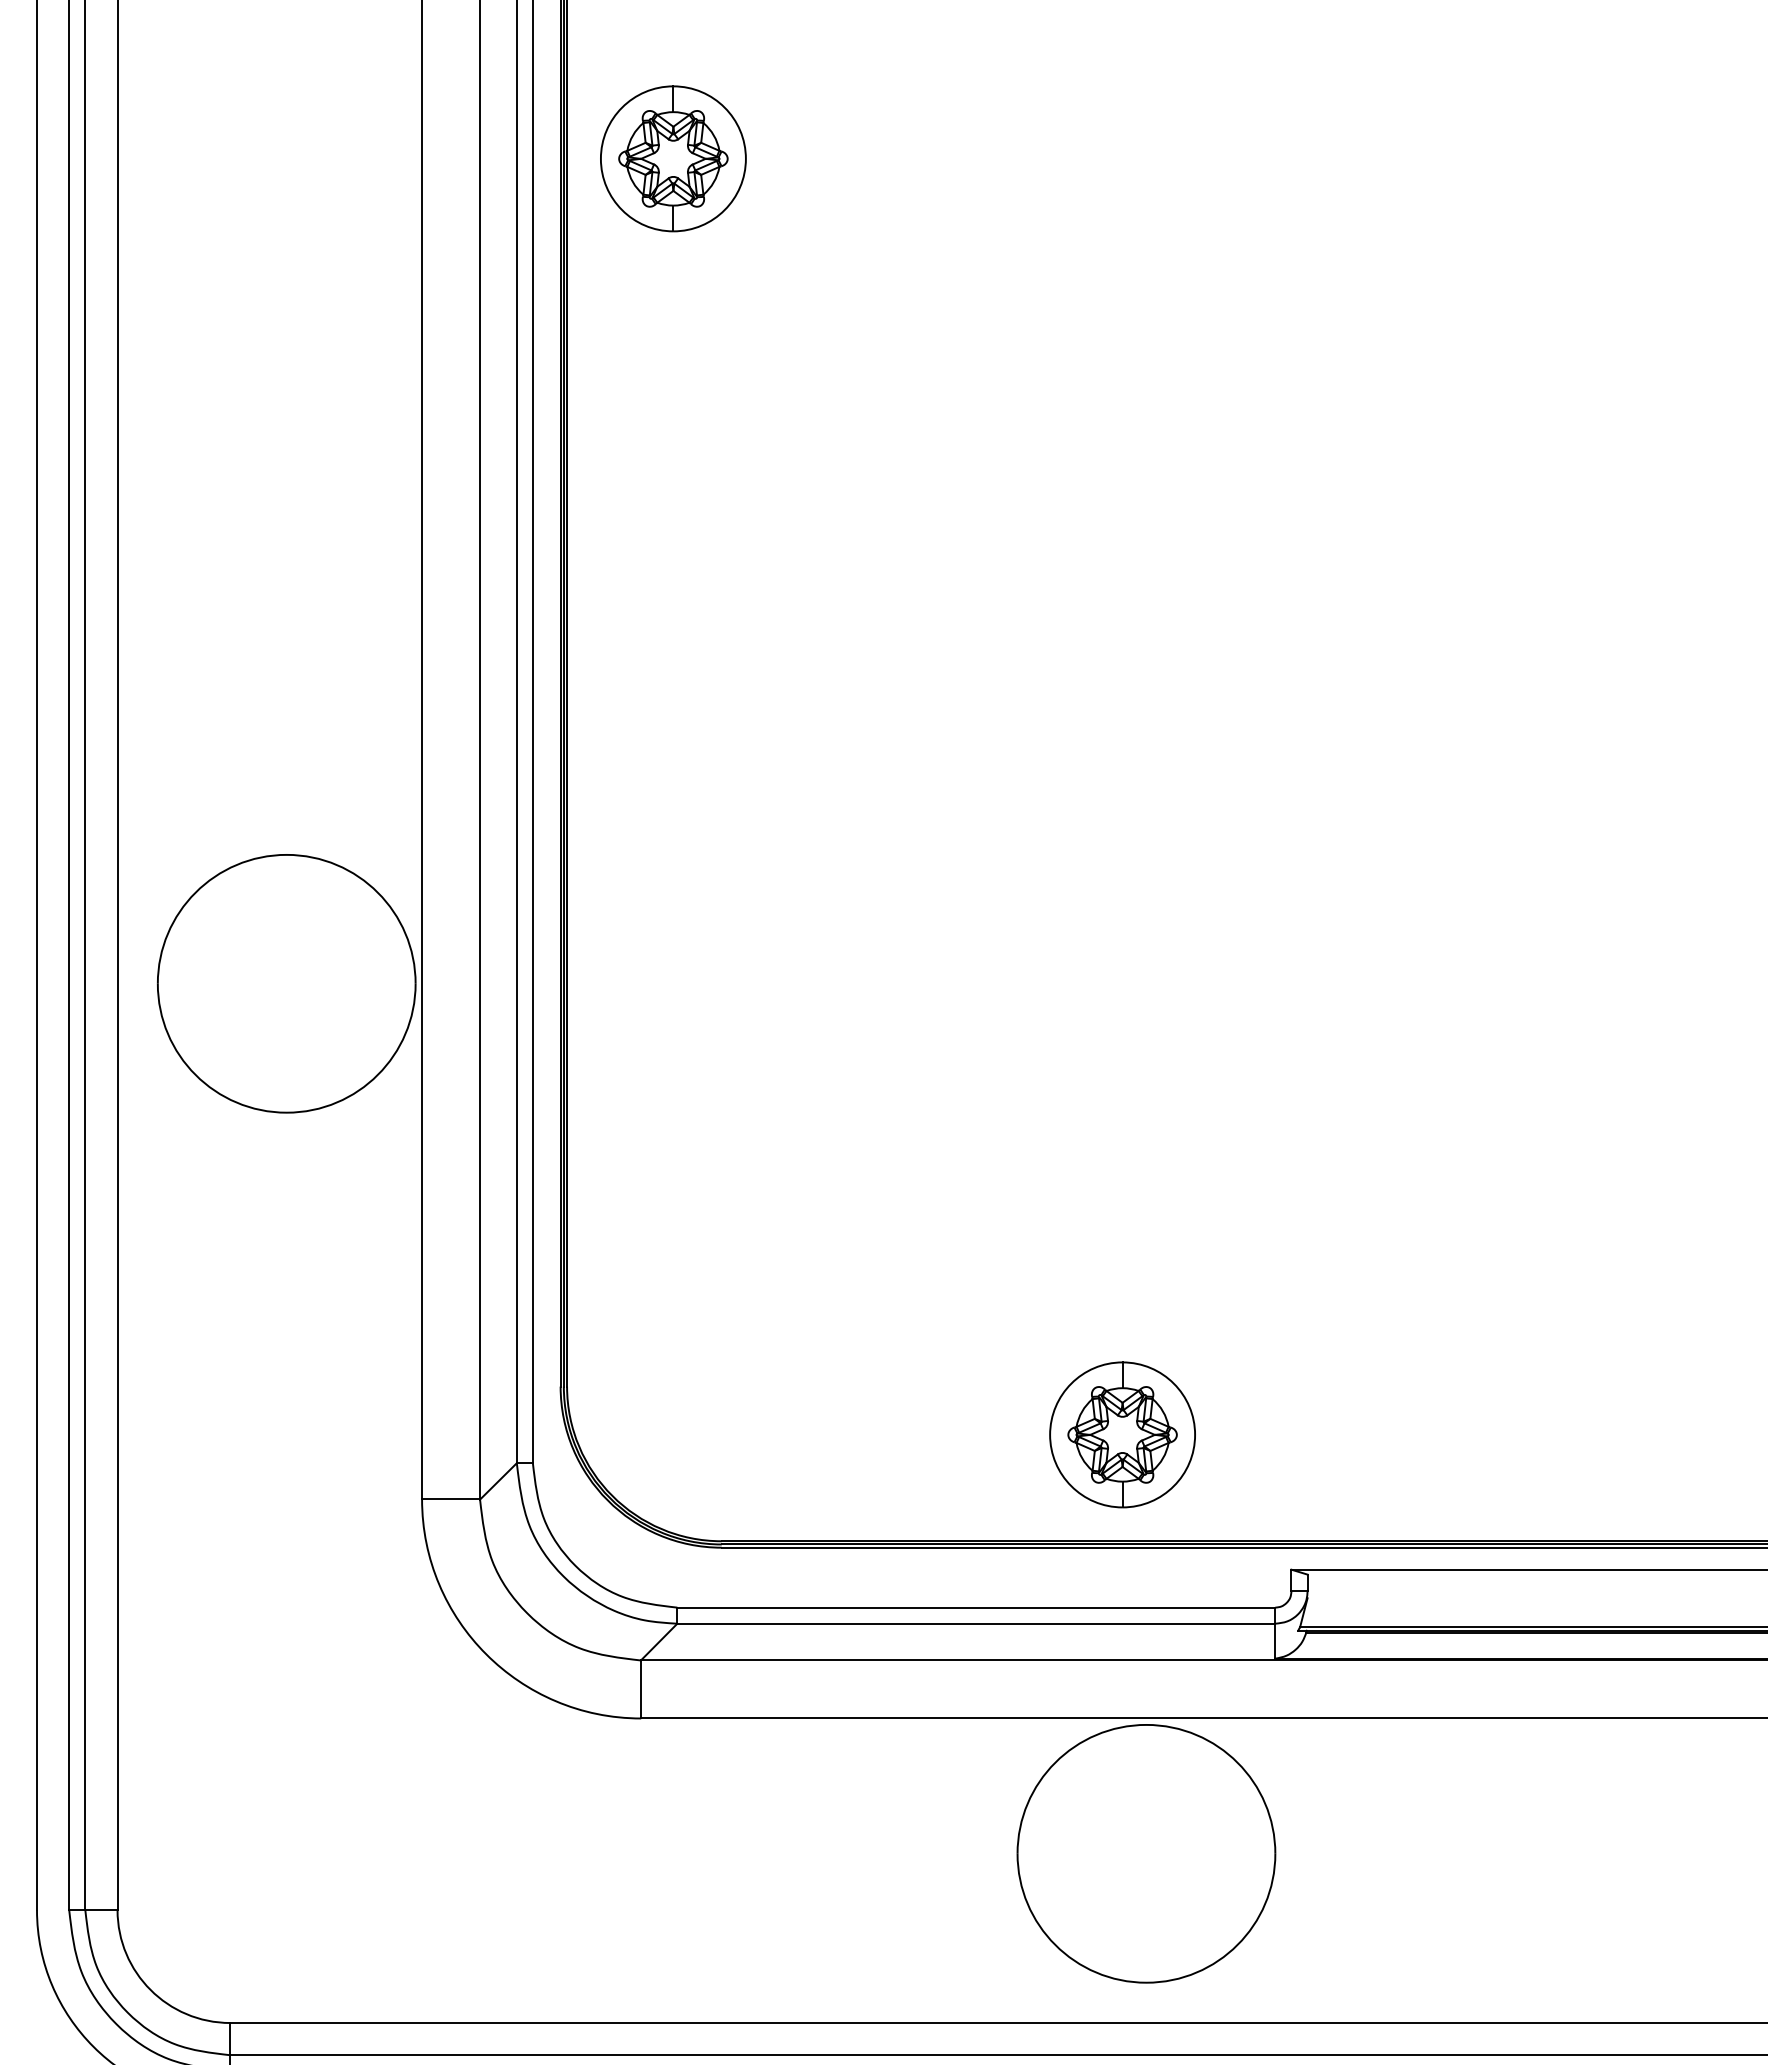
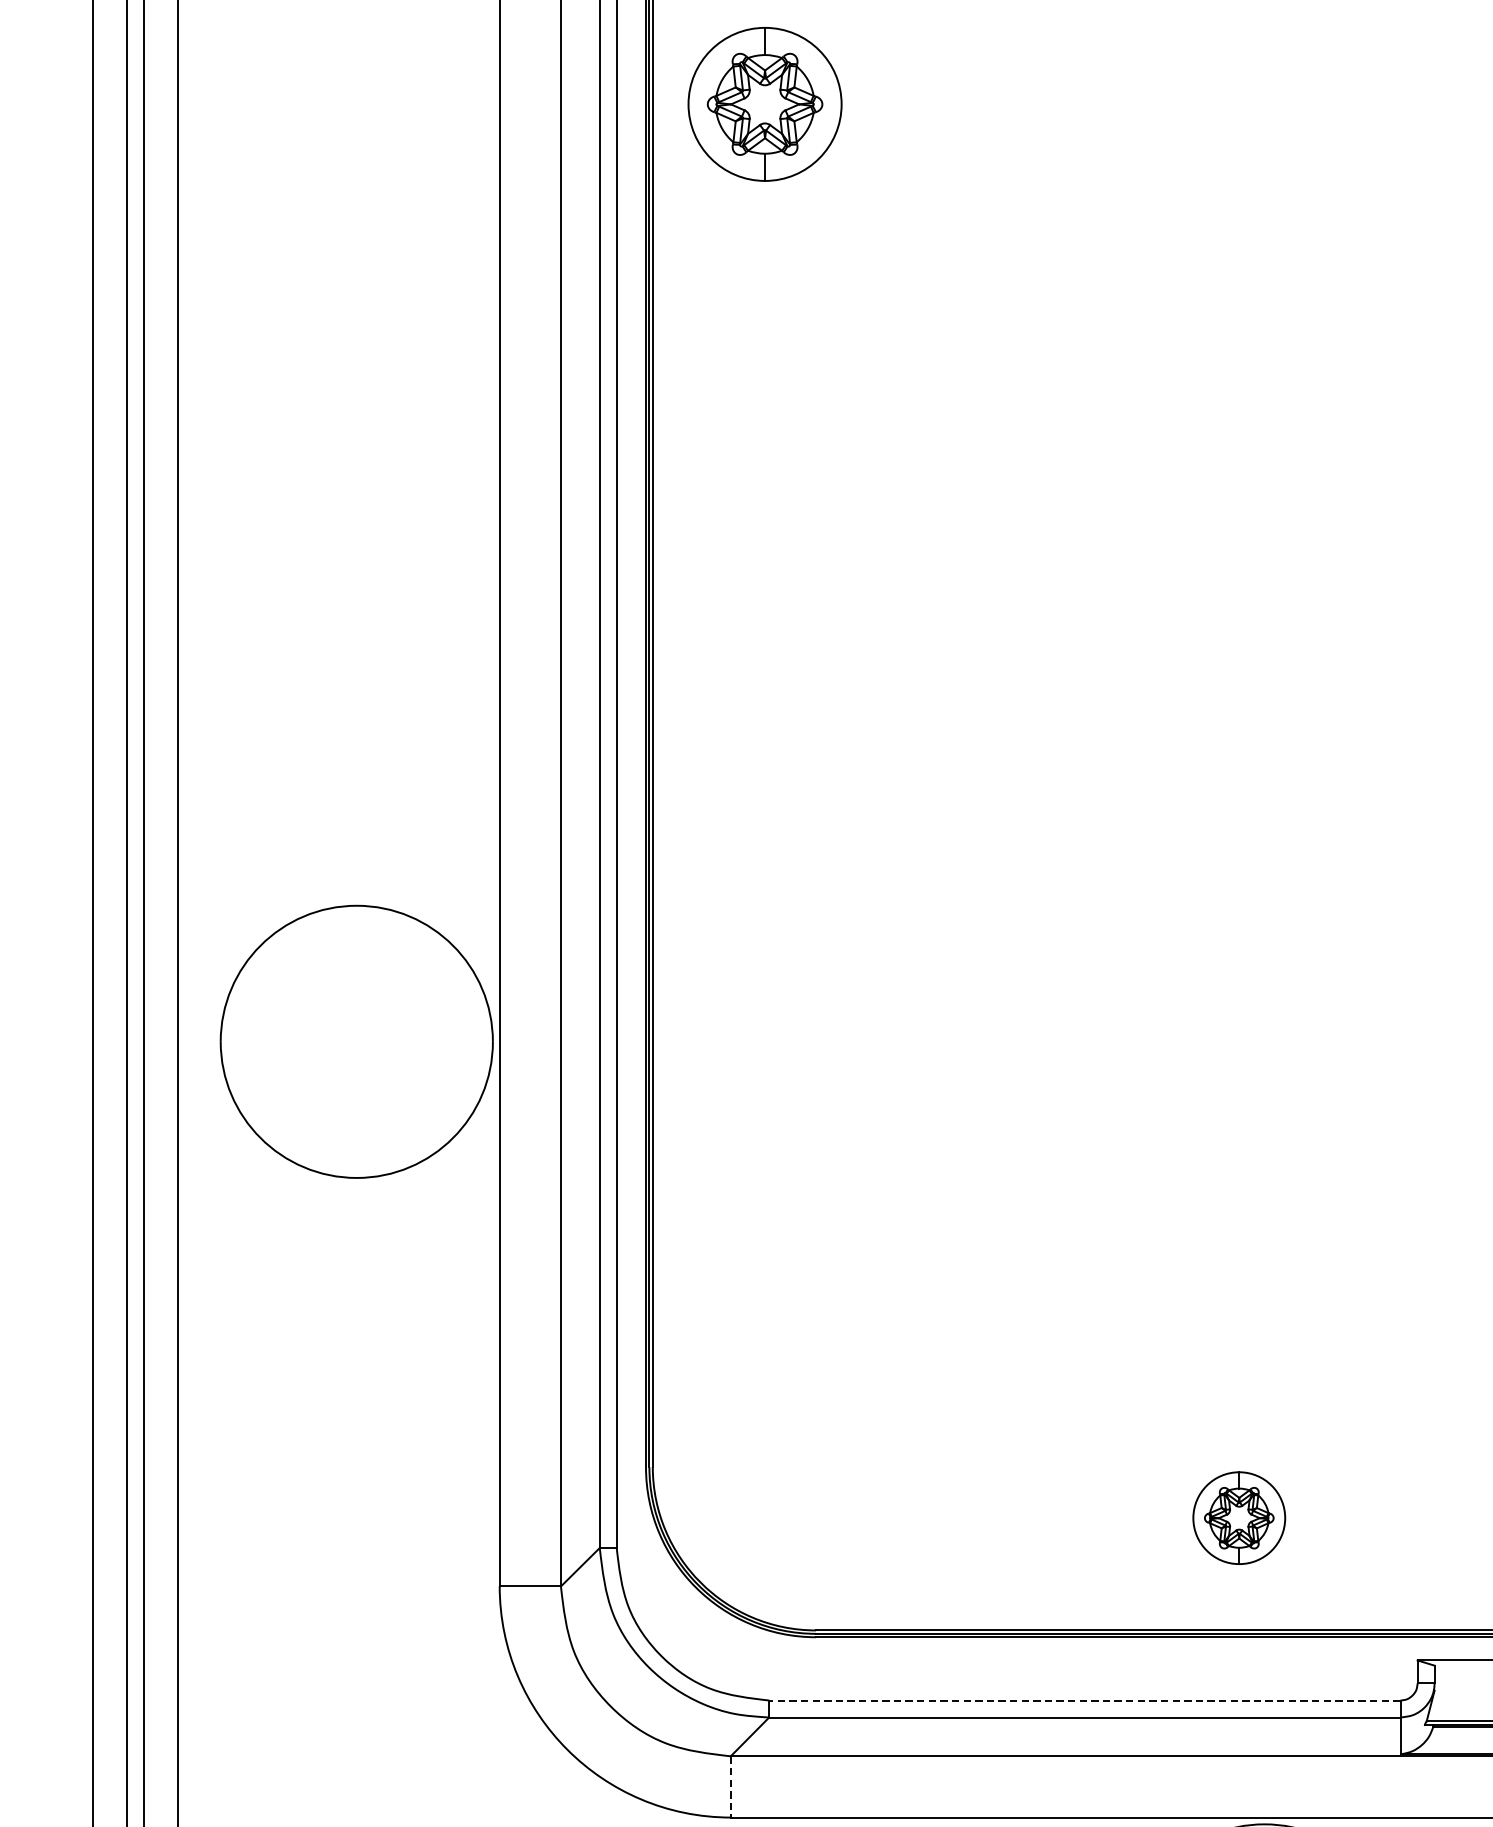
part: (673, 158) -> (765, 104), moved
part: (1122, 1434) -> (1239, 1517), size x0.6
line: (975, 1607) -> (1084, 1700), solid -> dashed
line: (641, 1689) -> (731, 1786), solid -> dashed

